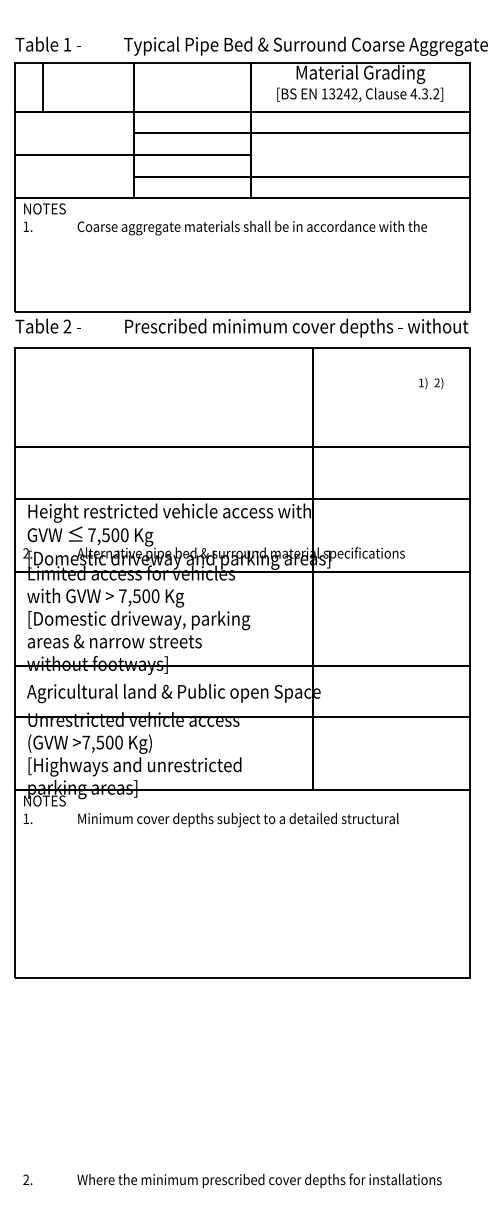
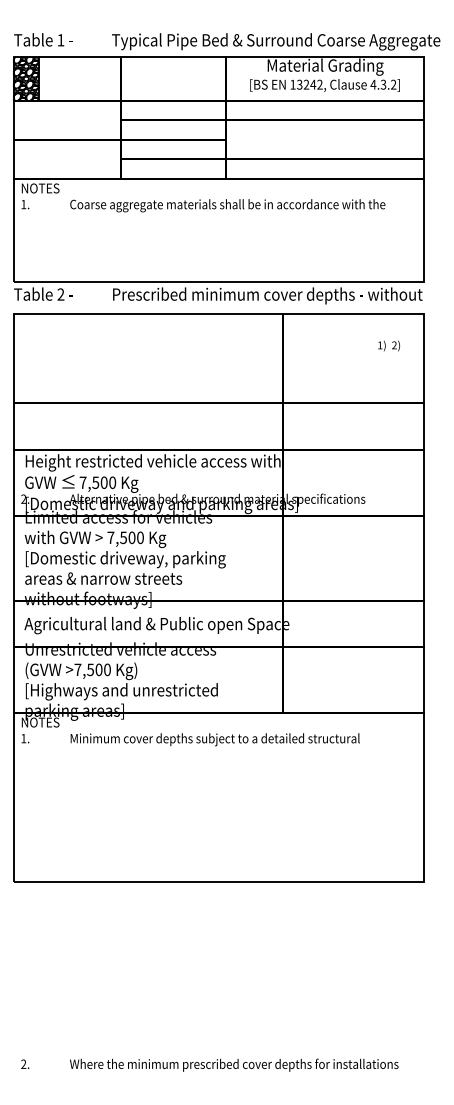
hatch: (28, 87) -> (25, 78), added

